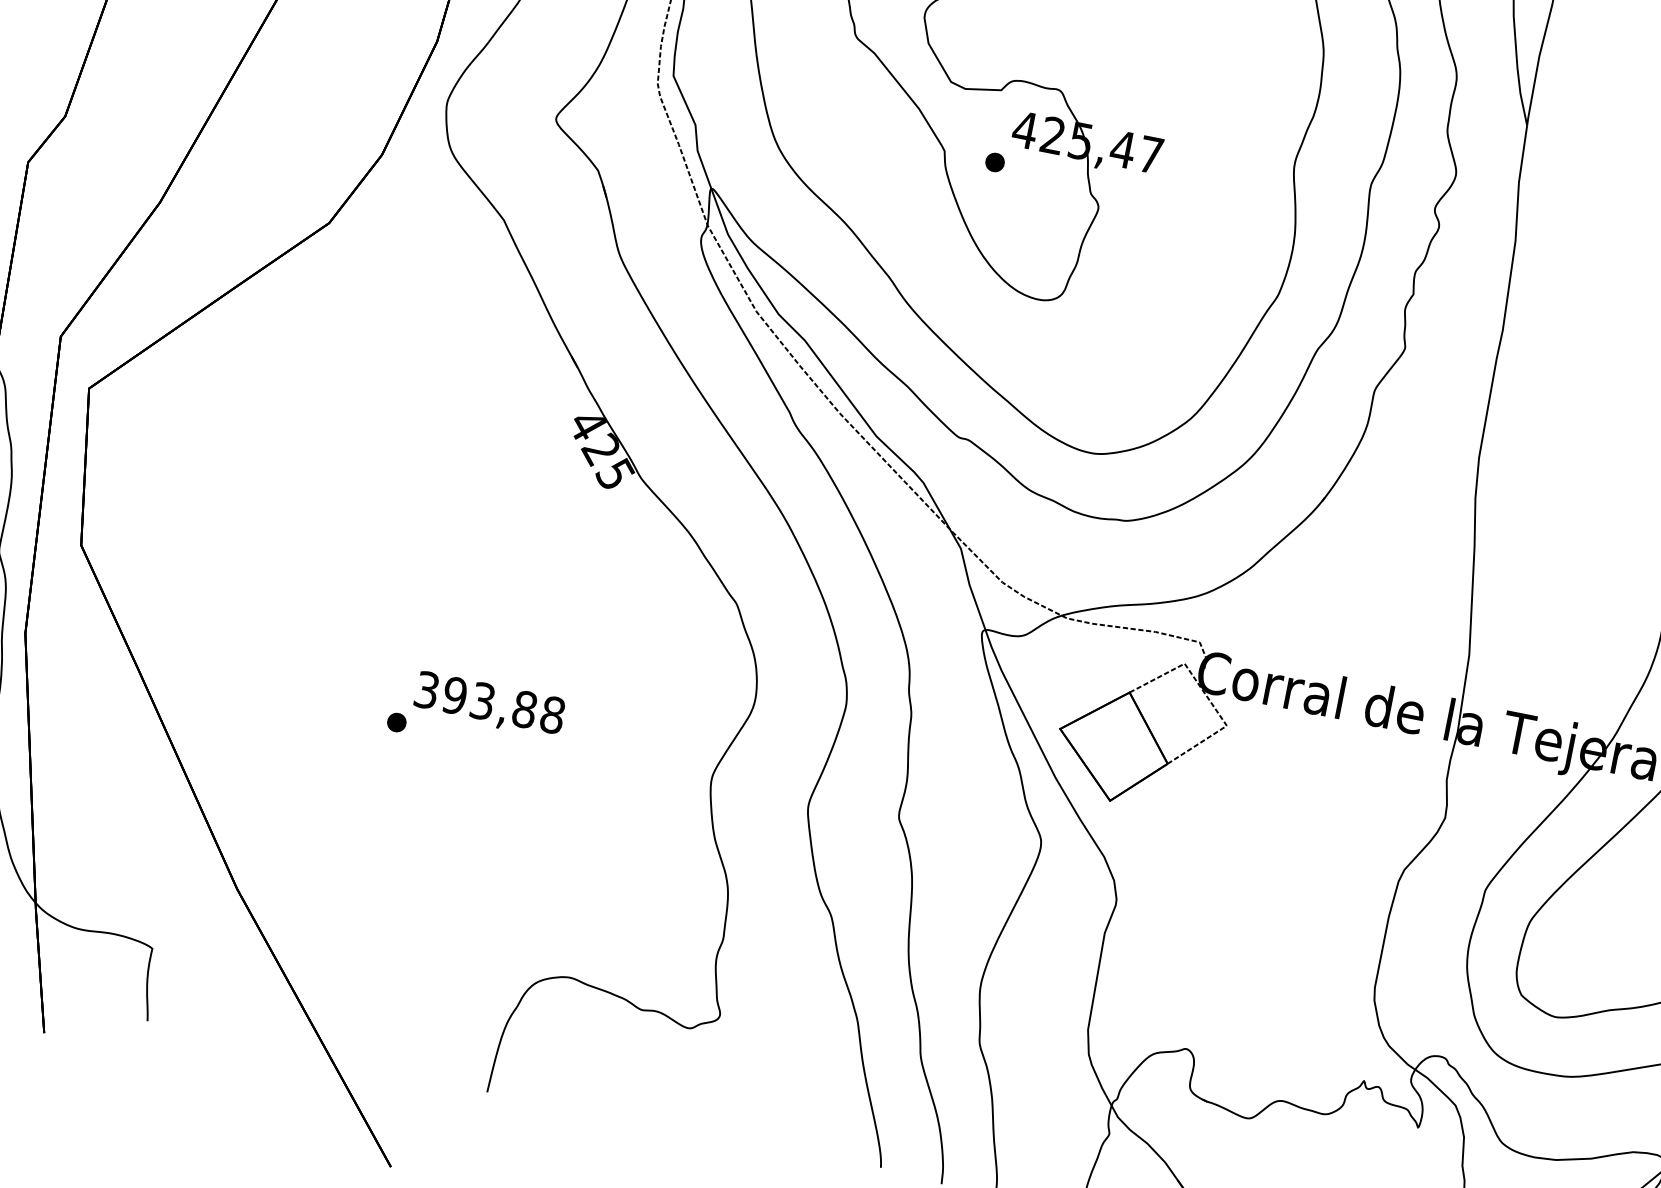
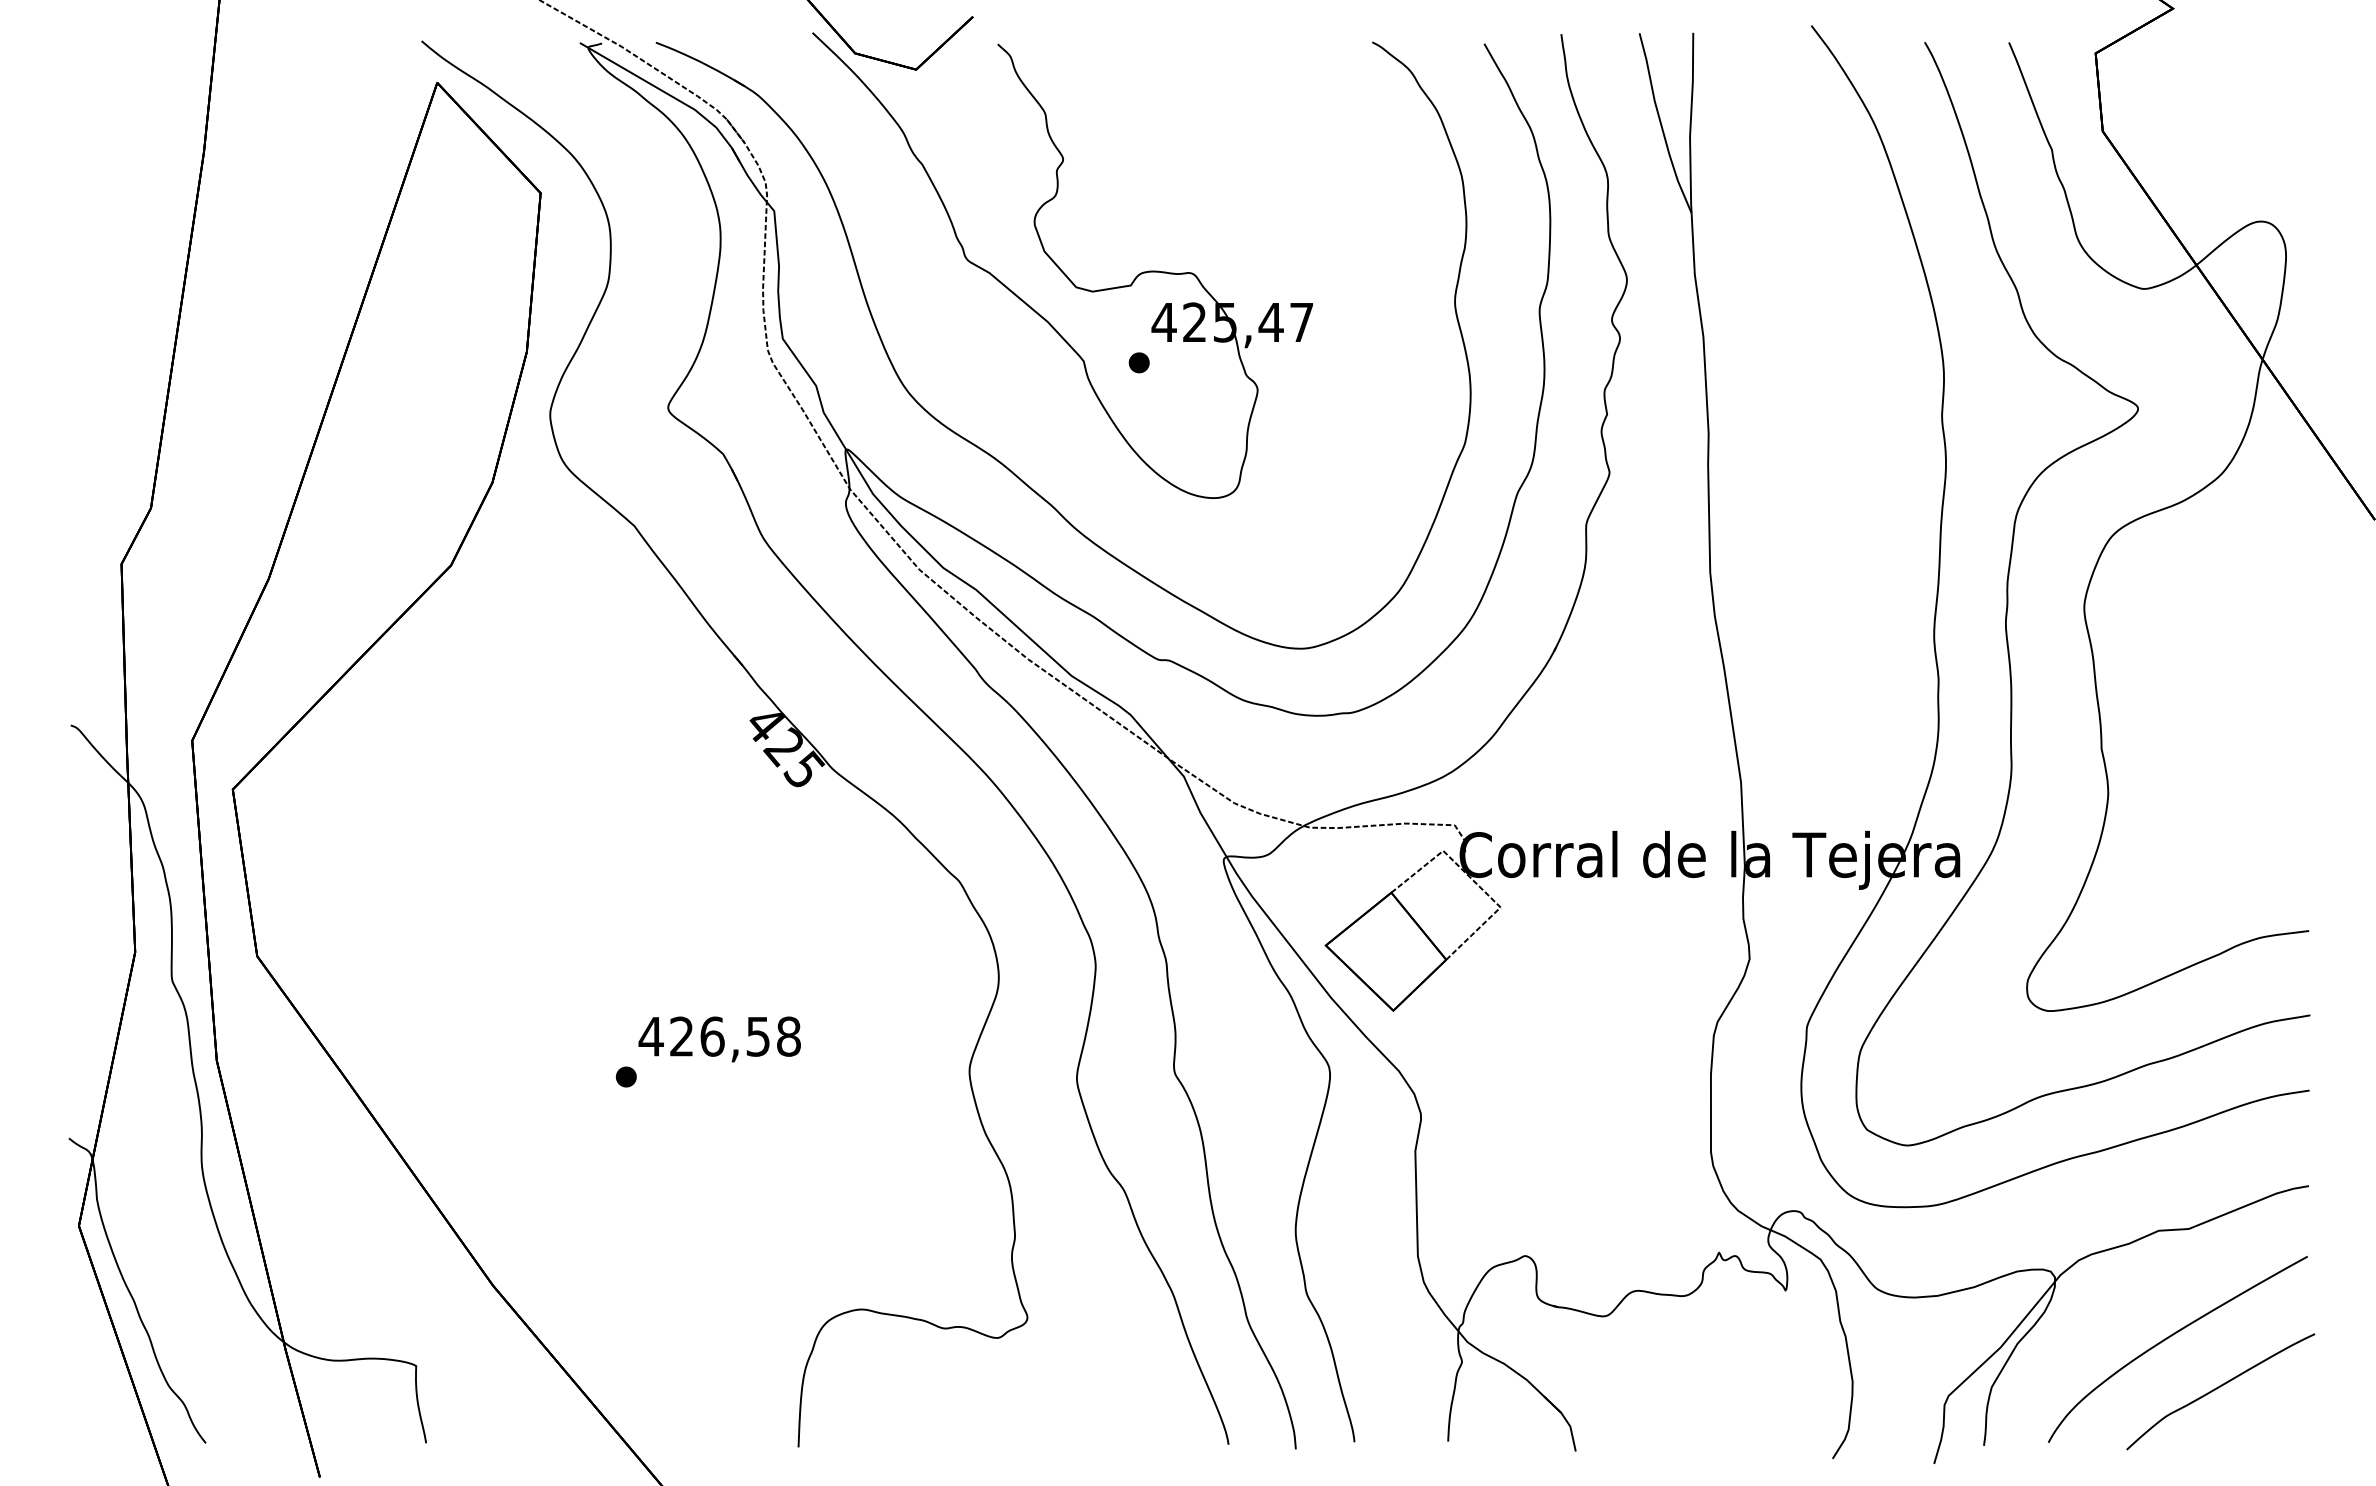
text: (475, 699) -> (704, 1036), 393,88 -> 426,58

